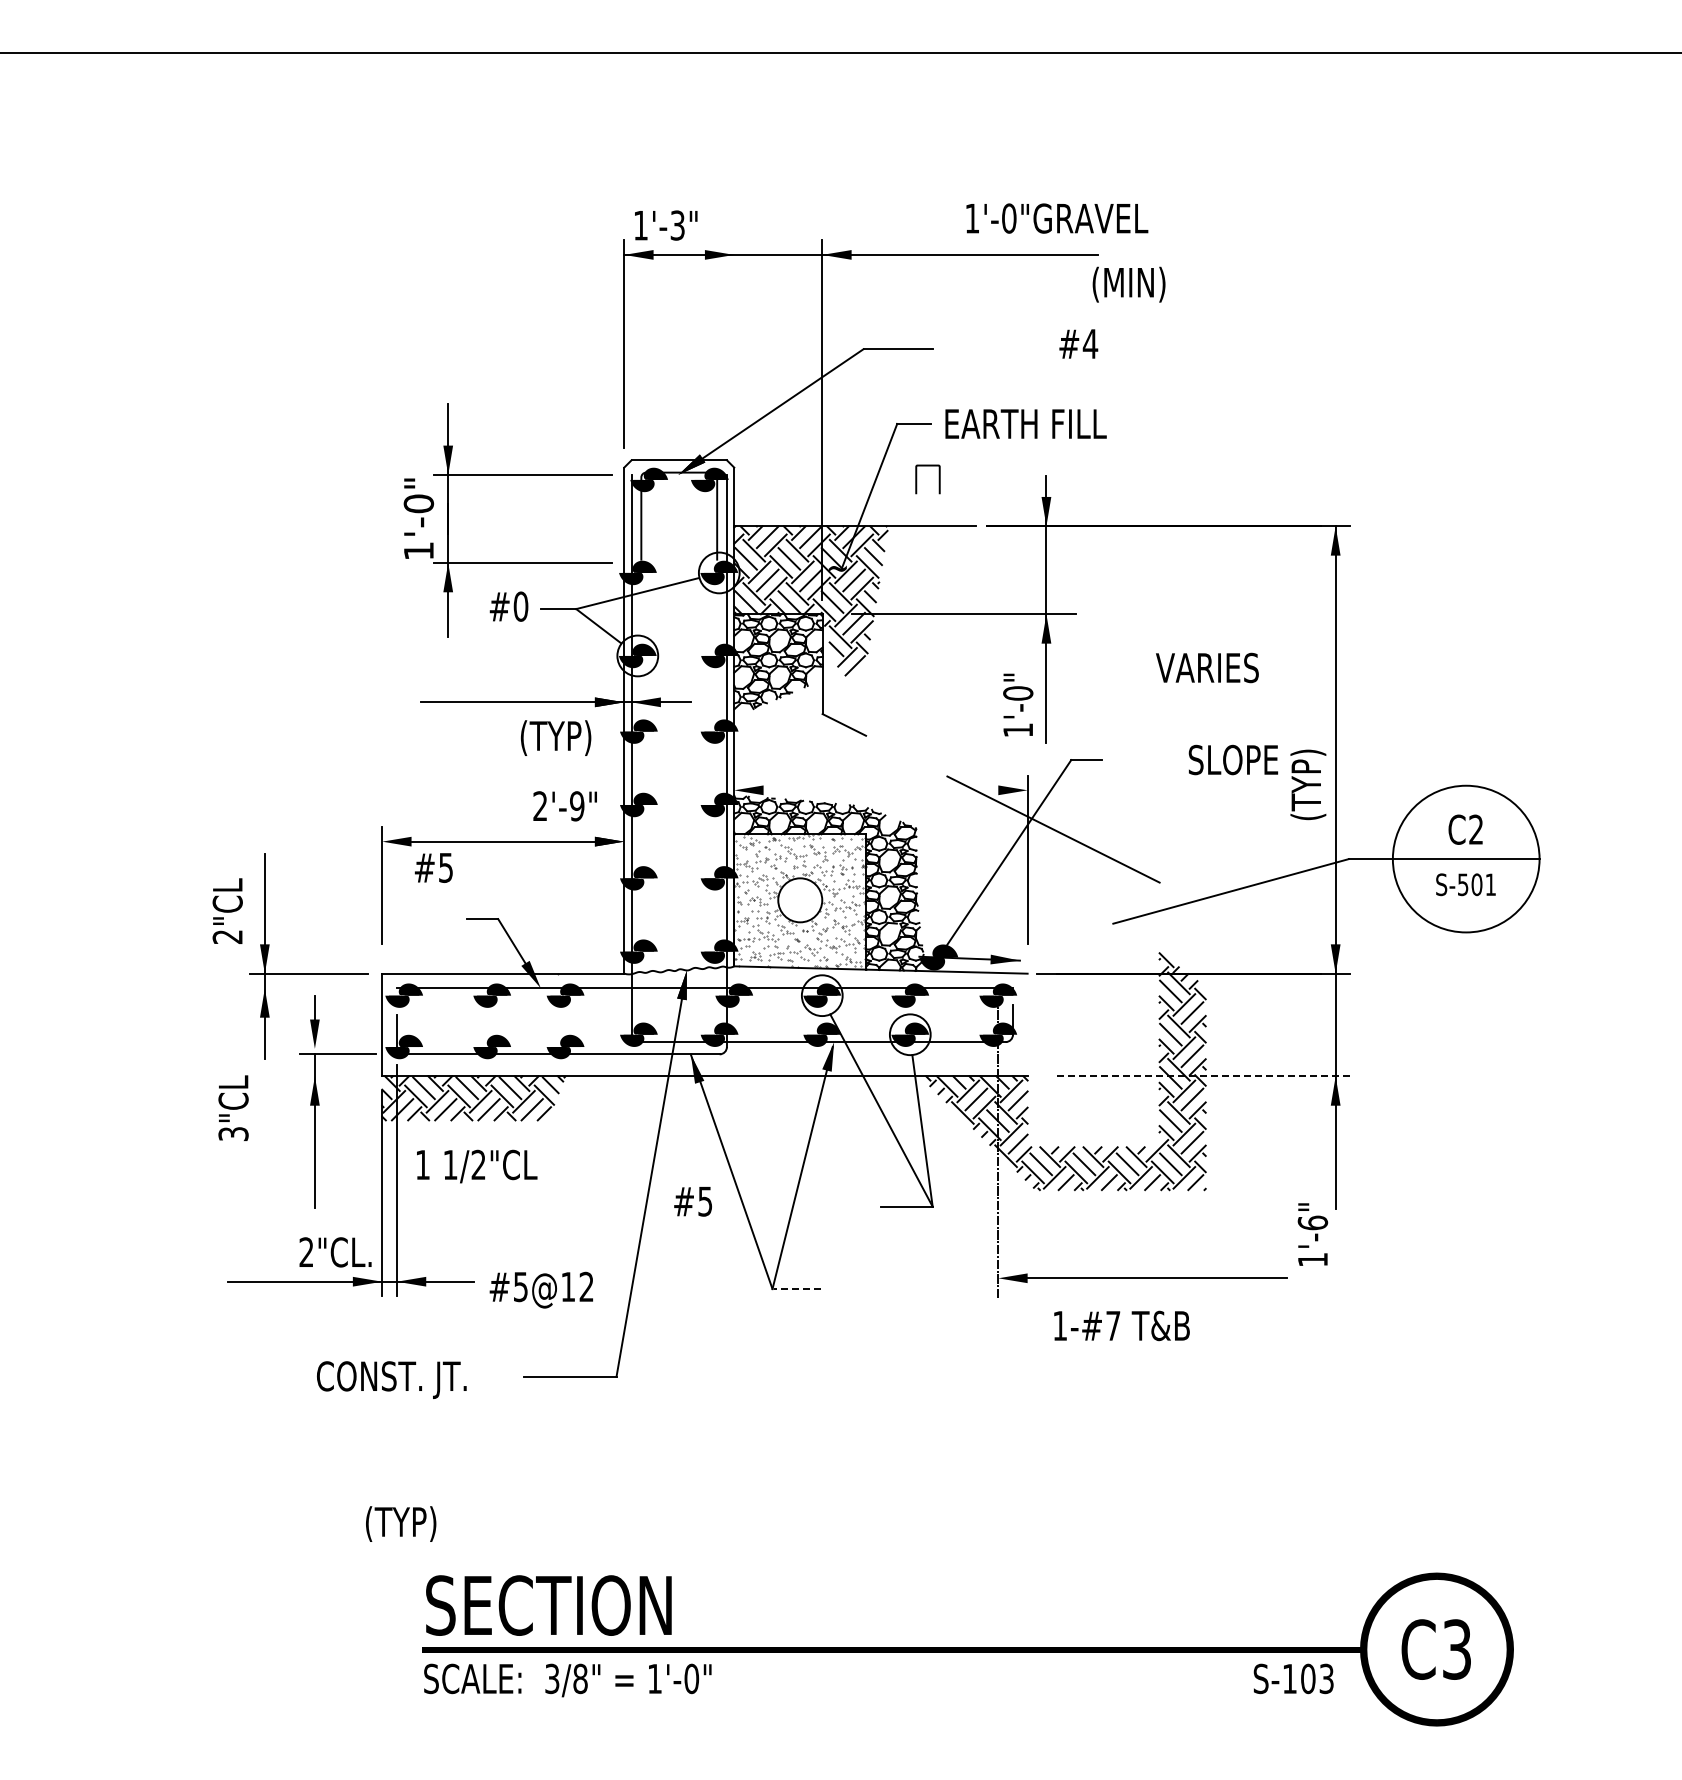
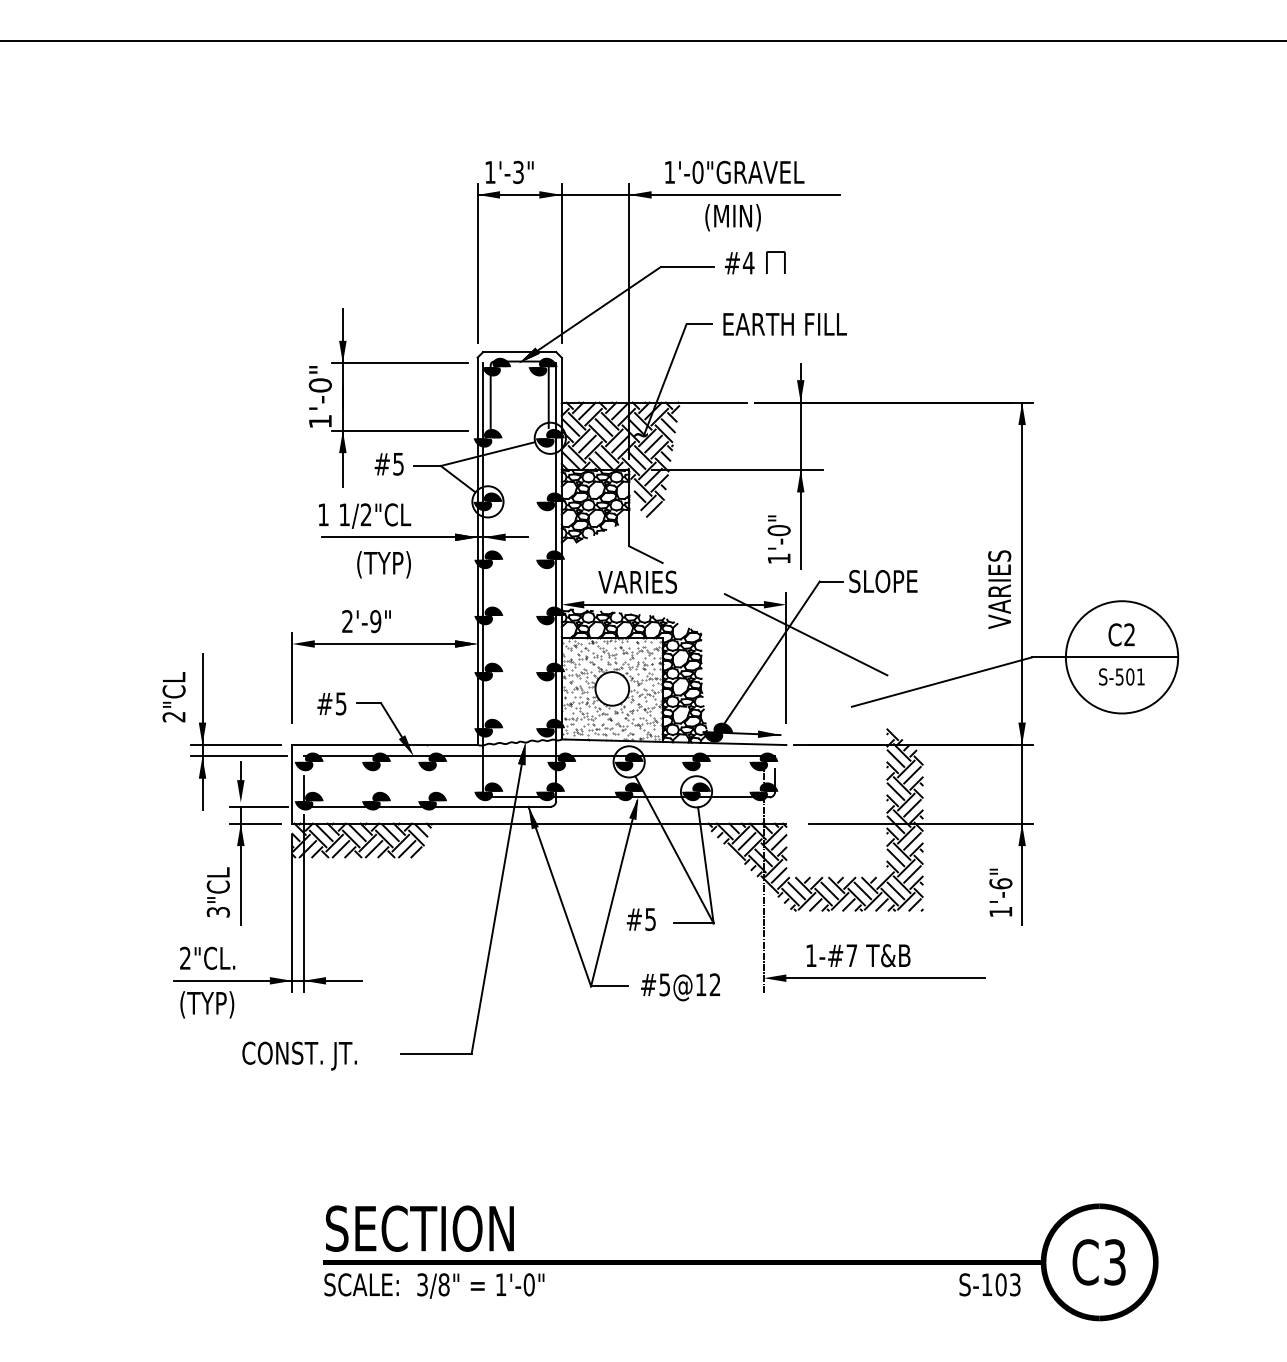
text: (1057, 218) -> (734, 172), moved
text: (1128, 284) -> (732, 217), moved
text: (1078, 343) -> (739, 262), moved
line: (734, 344) -> (561, 263), added
curve: (917, 479) -> (767, 262), moved
text: (520, 606) -> (398, 464), #0 -> #5
text: (1207, 667) -> (637, 581), moved
text: (555, 737) -> (383, 564), moved
text: (1233, 759) -> (883, 581), moved
text: (1308, 770) -> (1001, 589), (TYP) -> VARIES
line: (880, 790) -> (673, 604), added
text: (564, 806) -> (366, 621), moved
text: (433, 867) -> (331, 703), moved
line: (312, 988) -> (238, 756), added
line: (333, 1076) -> (255, 823), added
line: (1203, 1076) -> (920, 823), dashed -> solid
text: (233, 1107) -> (218, 891), moved
text: (477, 1166) -> (365, 516), moved
text: (692, 1201) -> (640, 919), moved
text: (1312, 1234) -> (1000, 892), moved
text: (335, 1252) -> (207, 958), moved
text: (540, 1289) -> (679, 986), moved
line: (797, 1289) -> (610, 986), dashed -> solid
text: (1121, 1325) -> (858, 955), moved
text: (401, 1523) -> (207, 1004), moved

